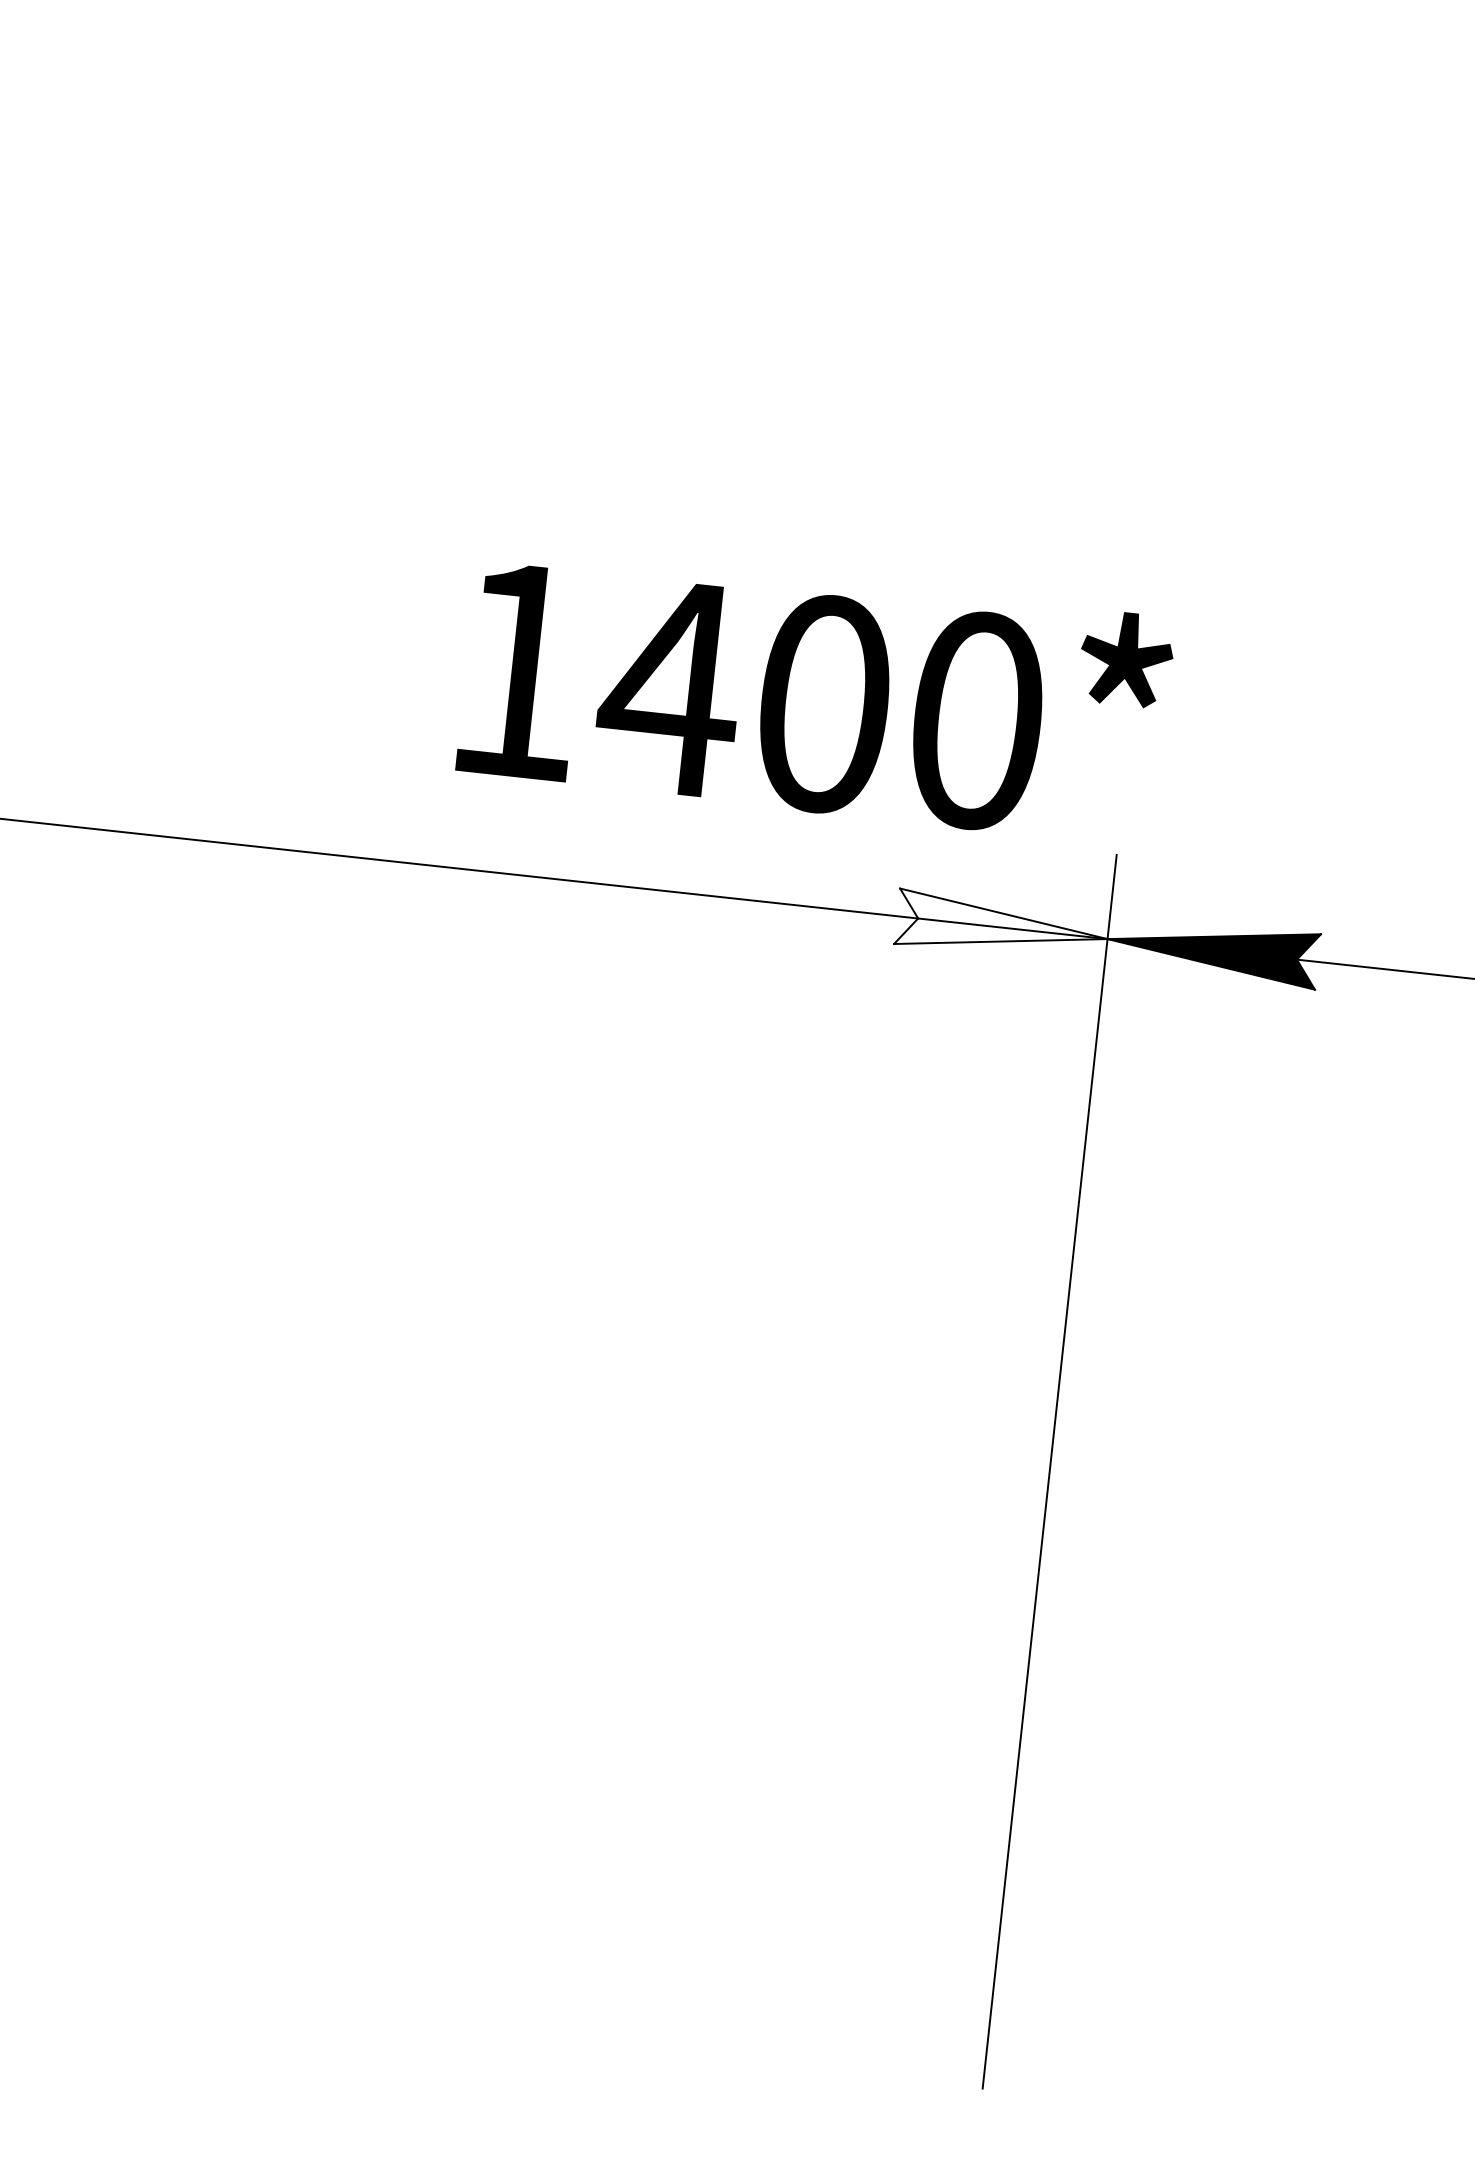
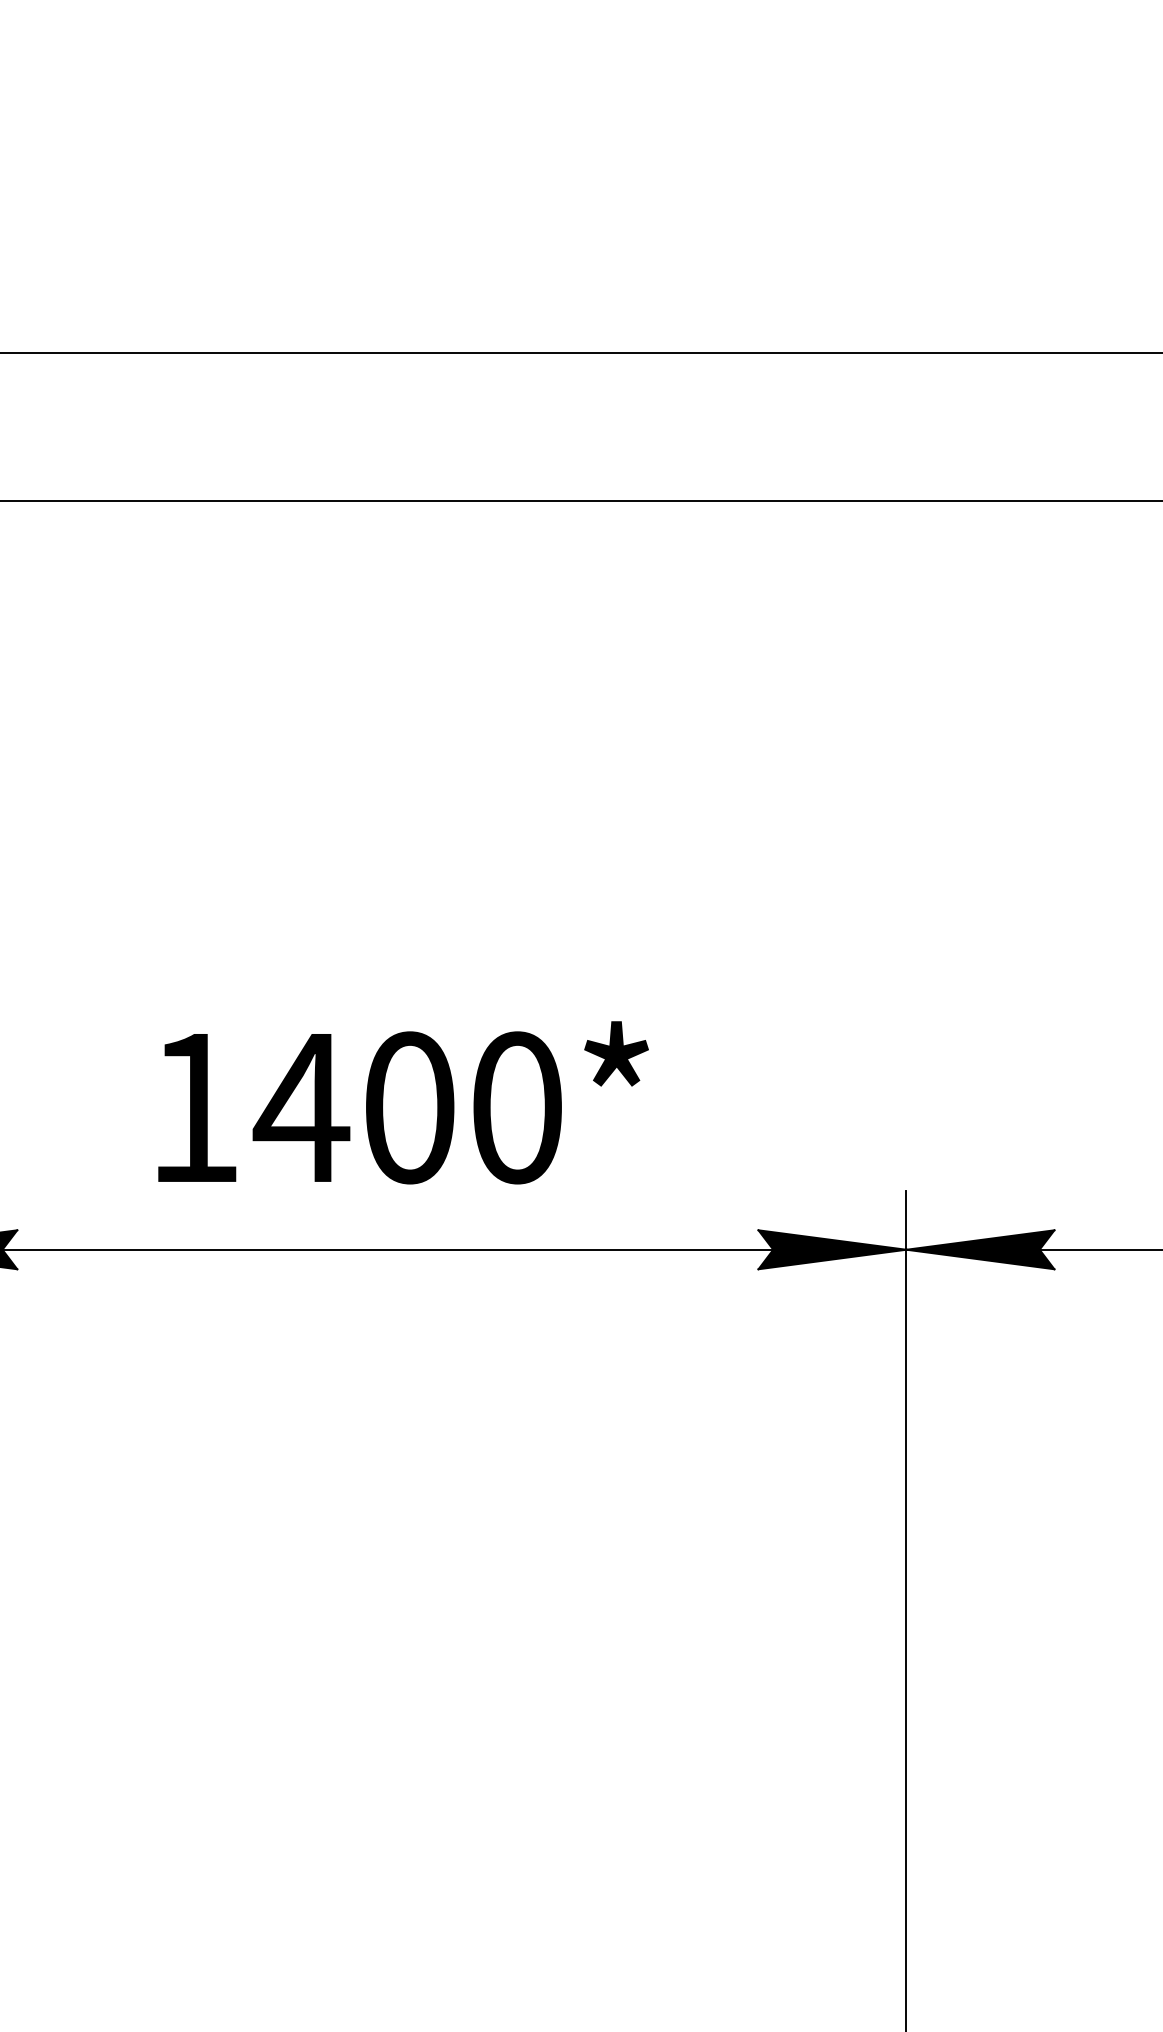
text: (816, 695) -> (403, 1102), moved
fill: (1002, 927) -> (832, 1249), added

